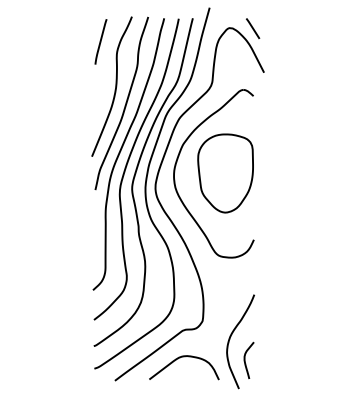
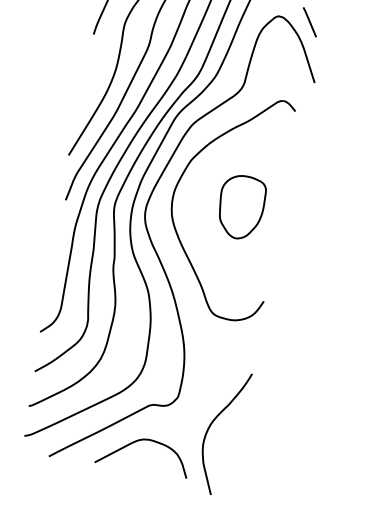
part: (225, 173) -> (241, 207), size x0.6
curve: (245, 360) -> (225, 458), removed

